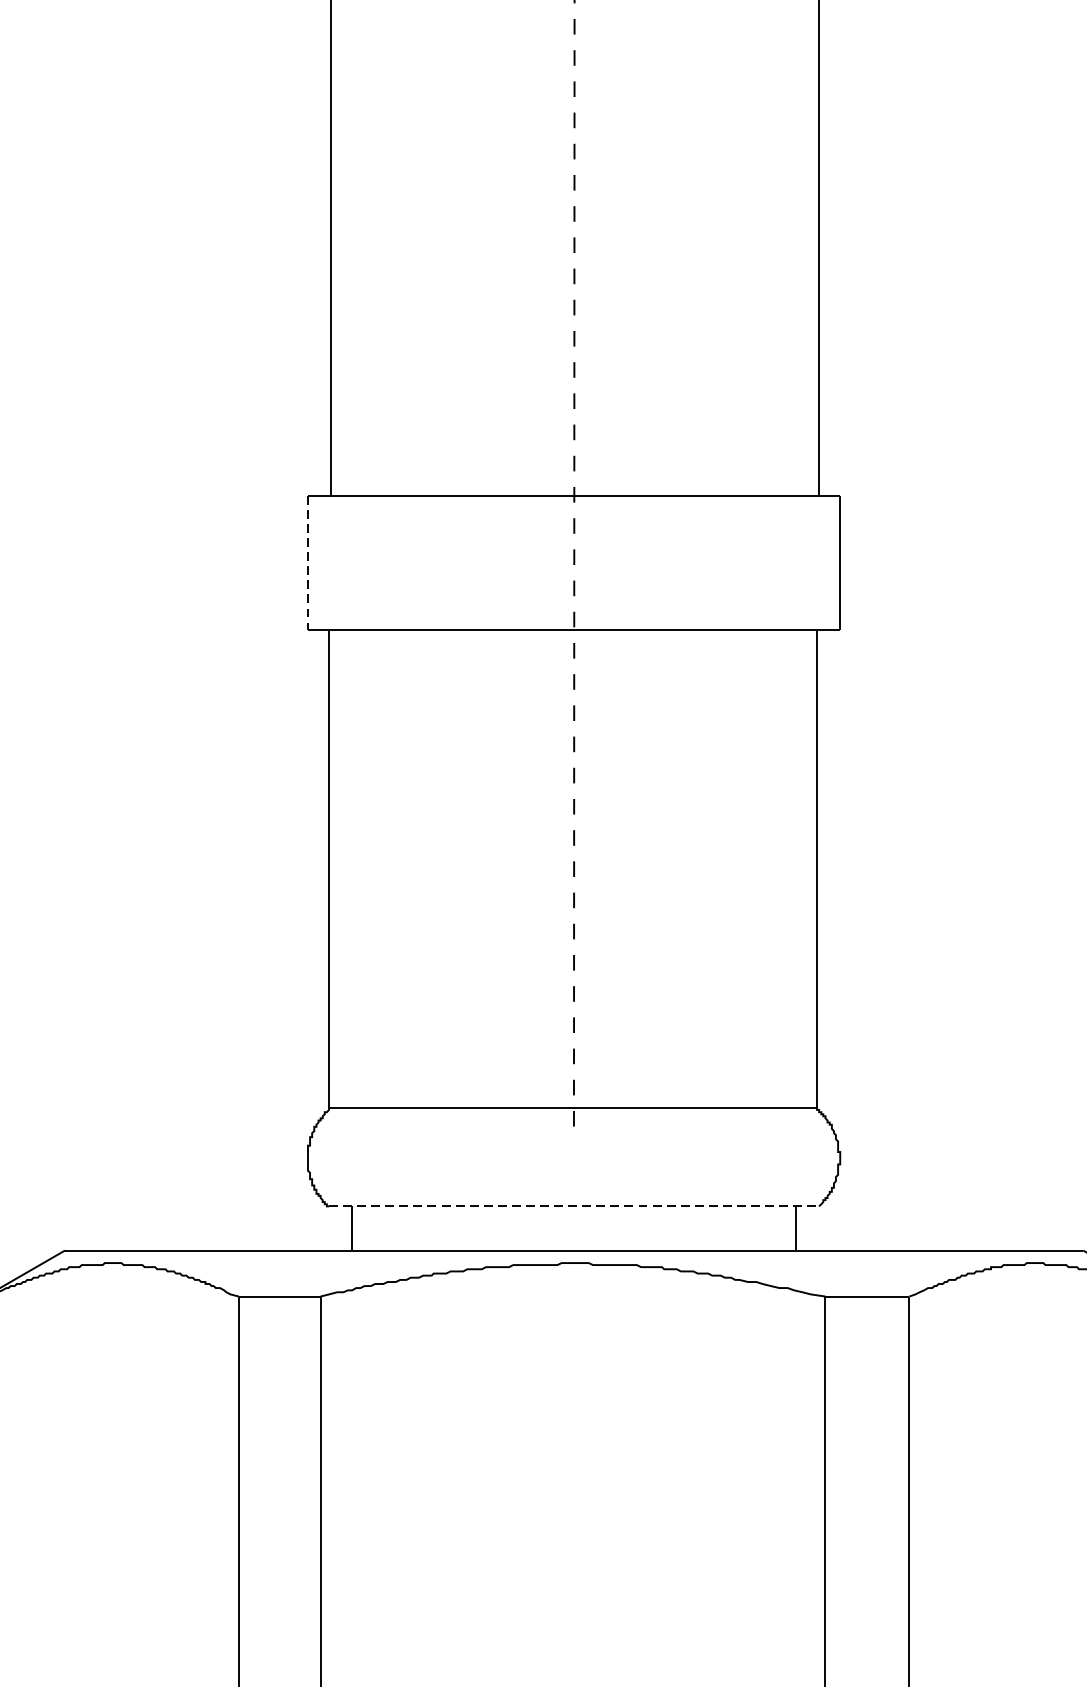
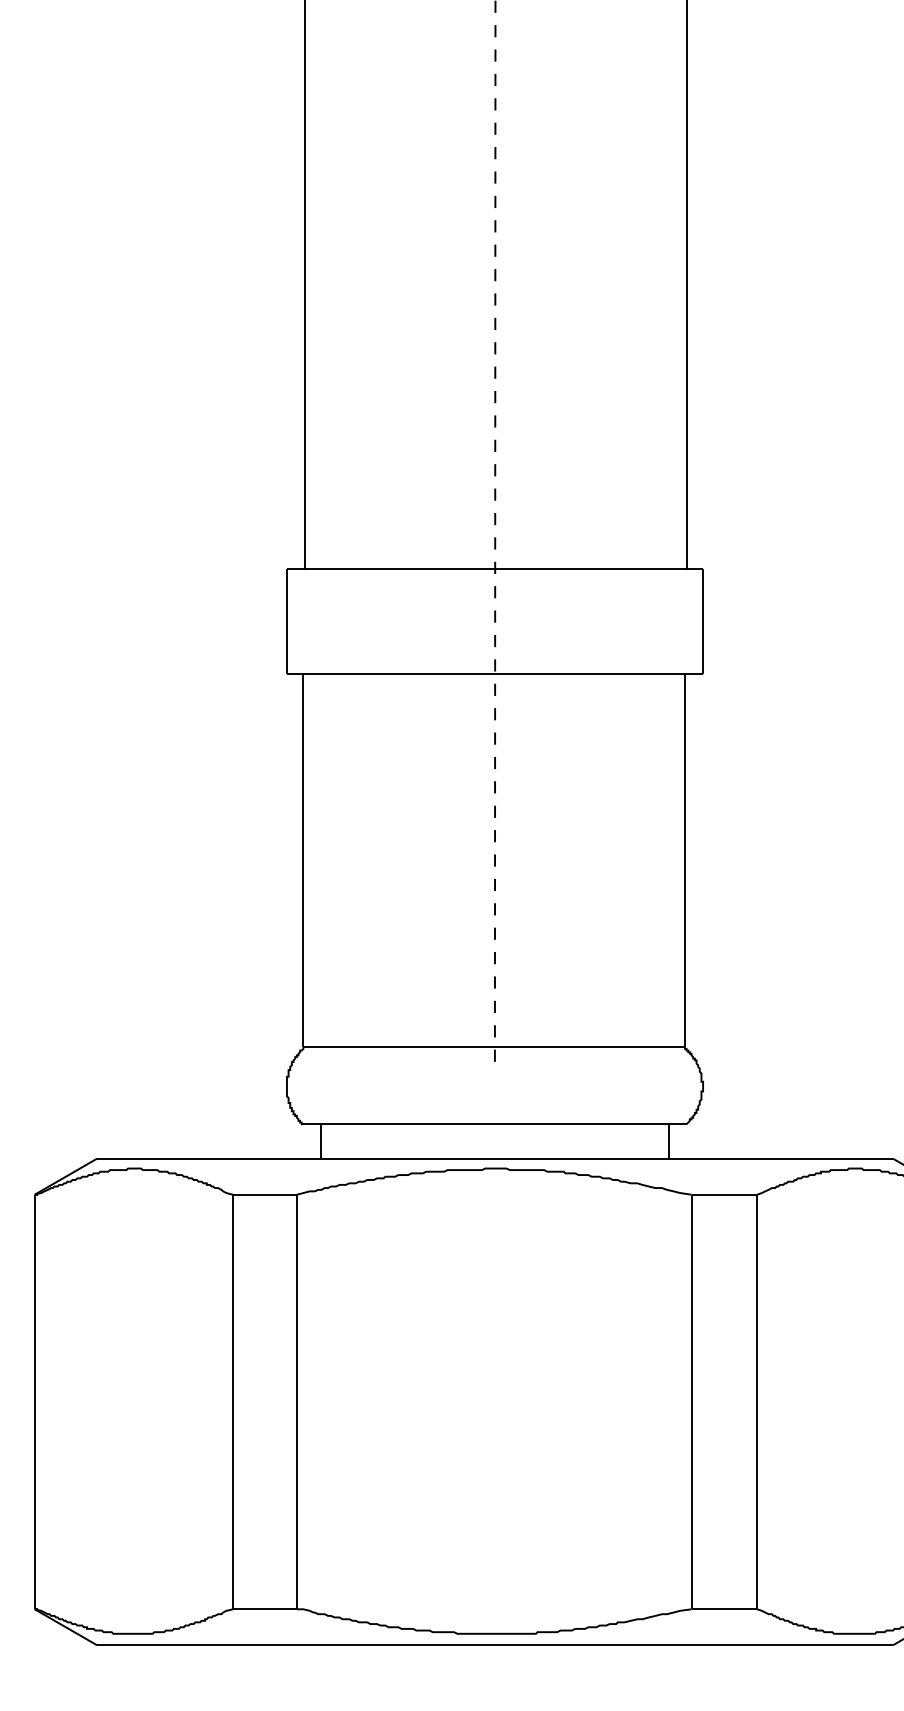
line: (307, 563) -> (286, 621), dashed -> solid
line: (573, 1206) -> (494, 1124), dashed -> solid

